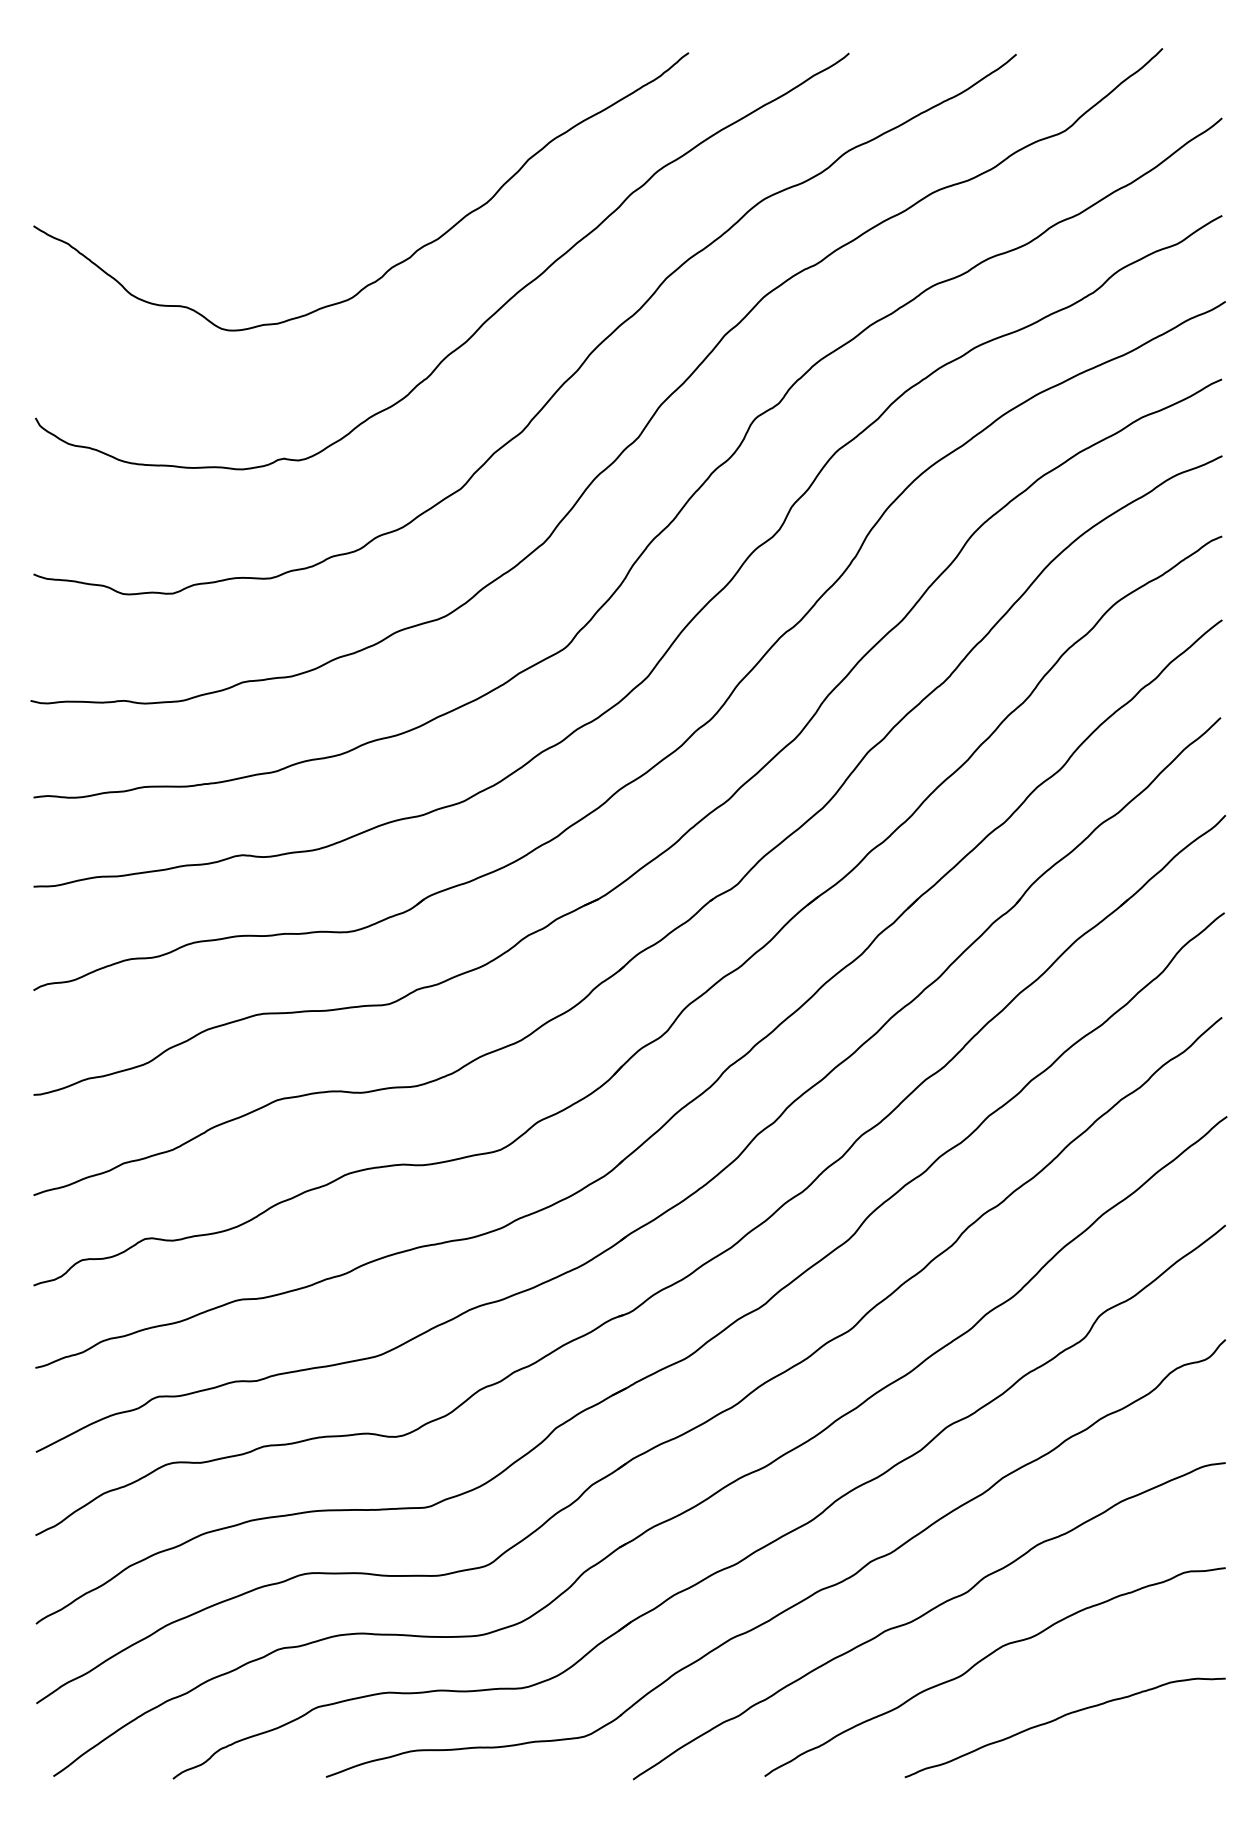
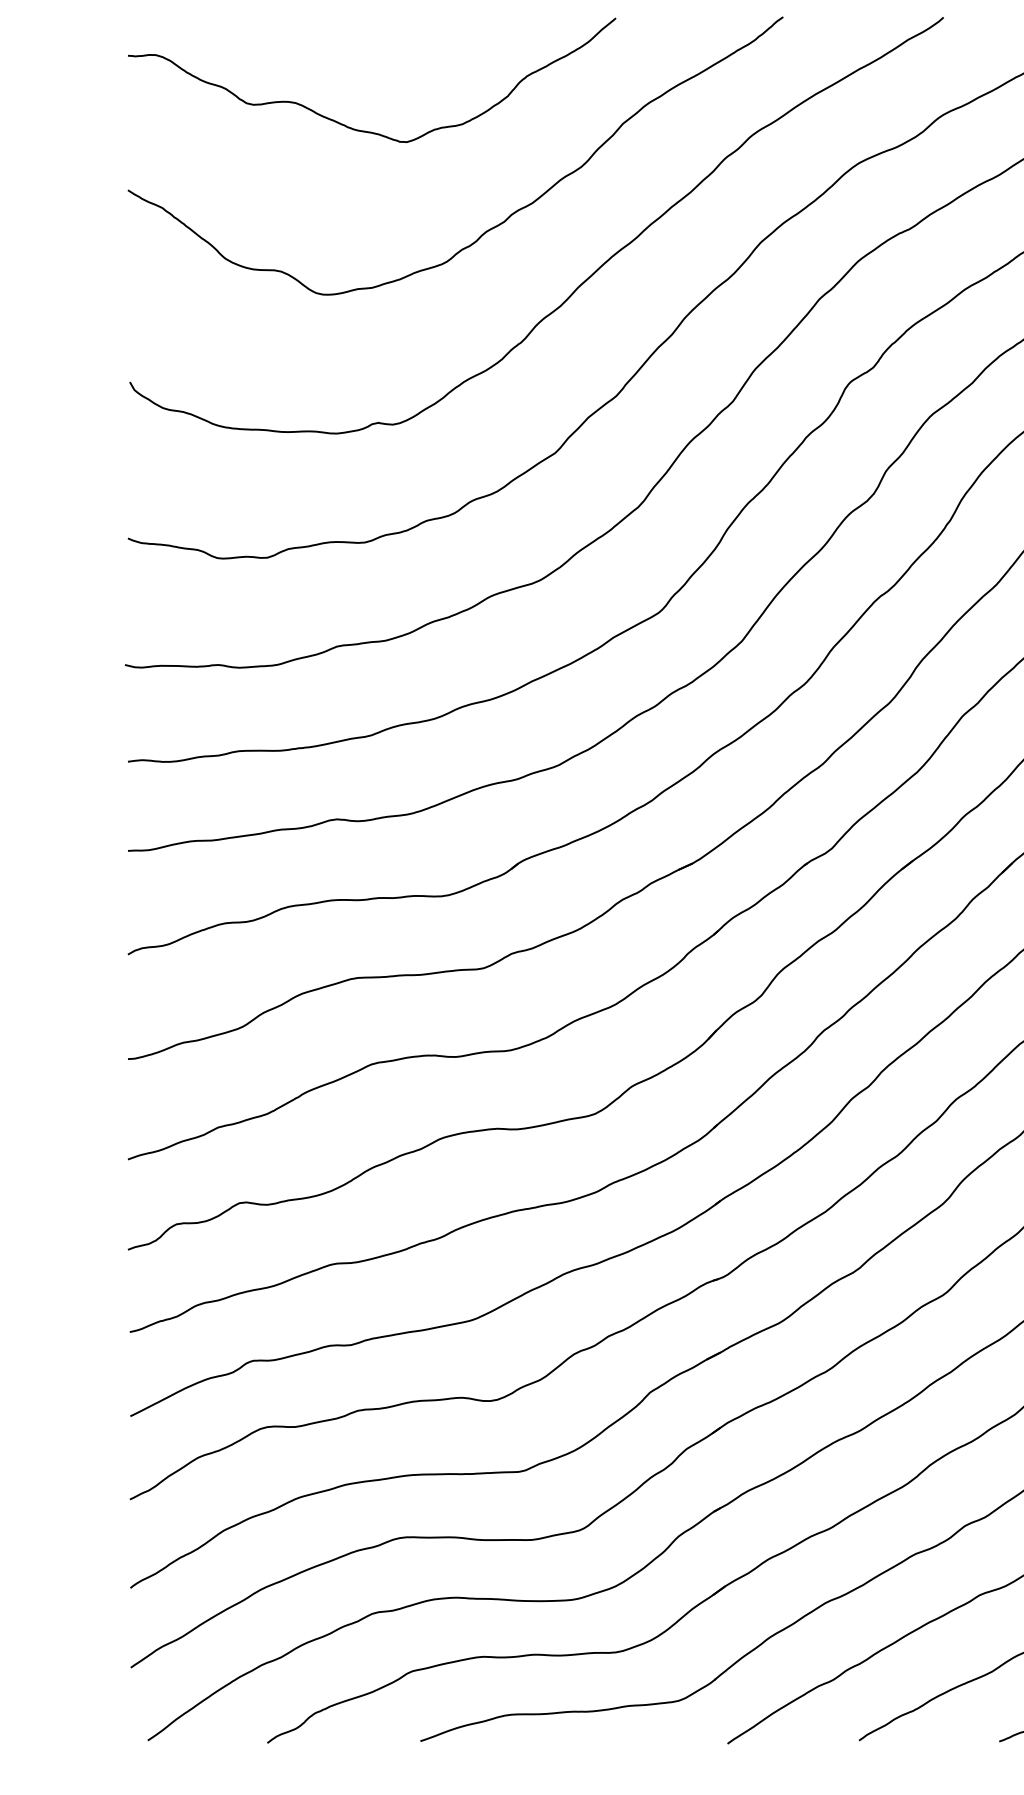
curve: (271, 166) -> (365, 130), added

